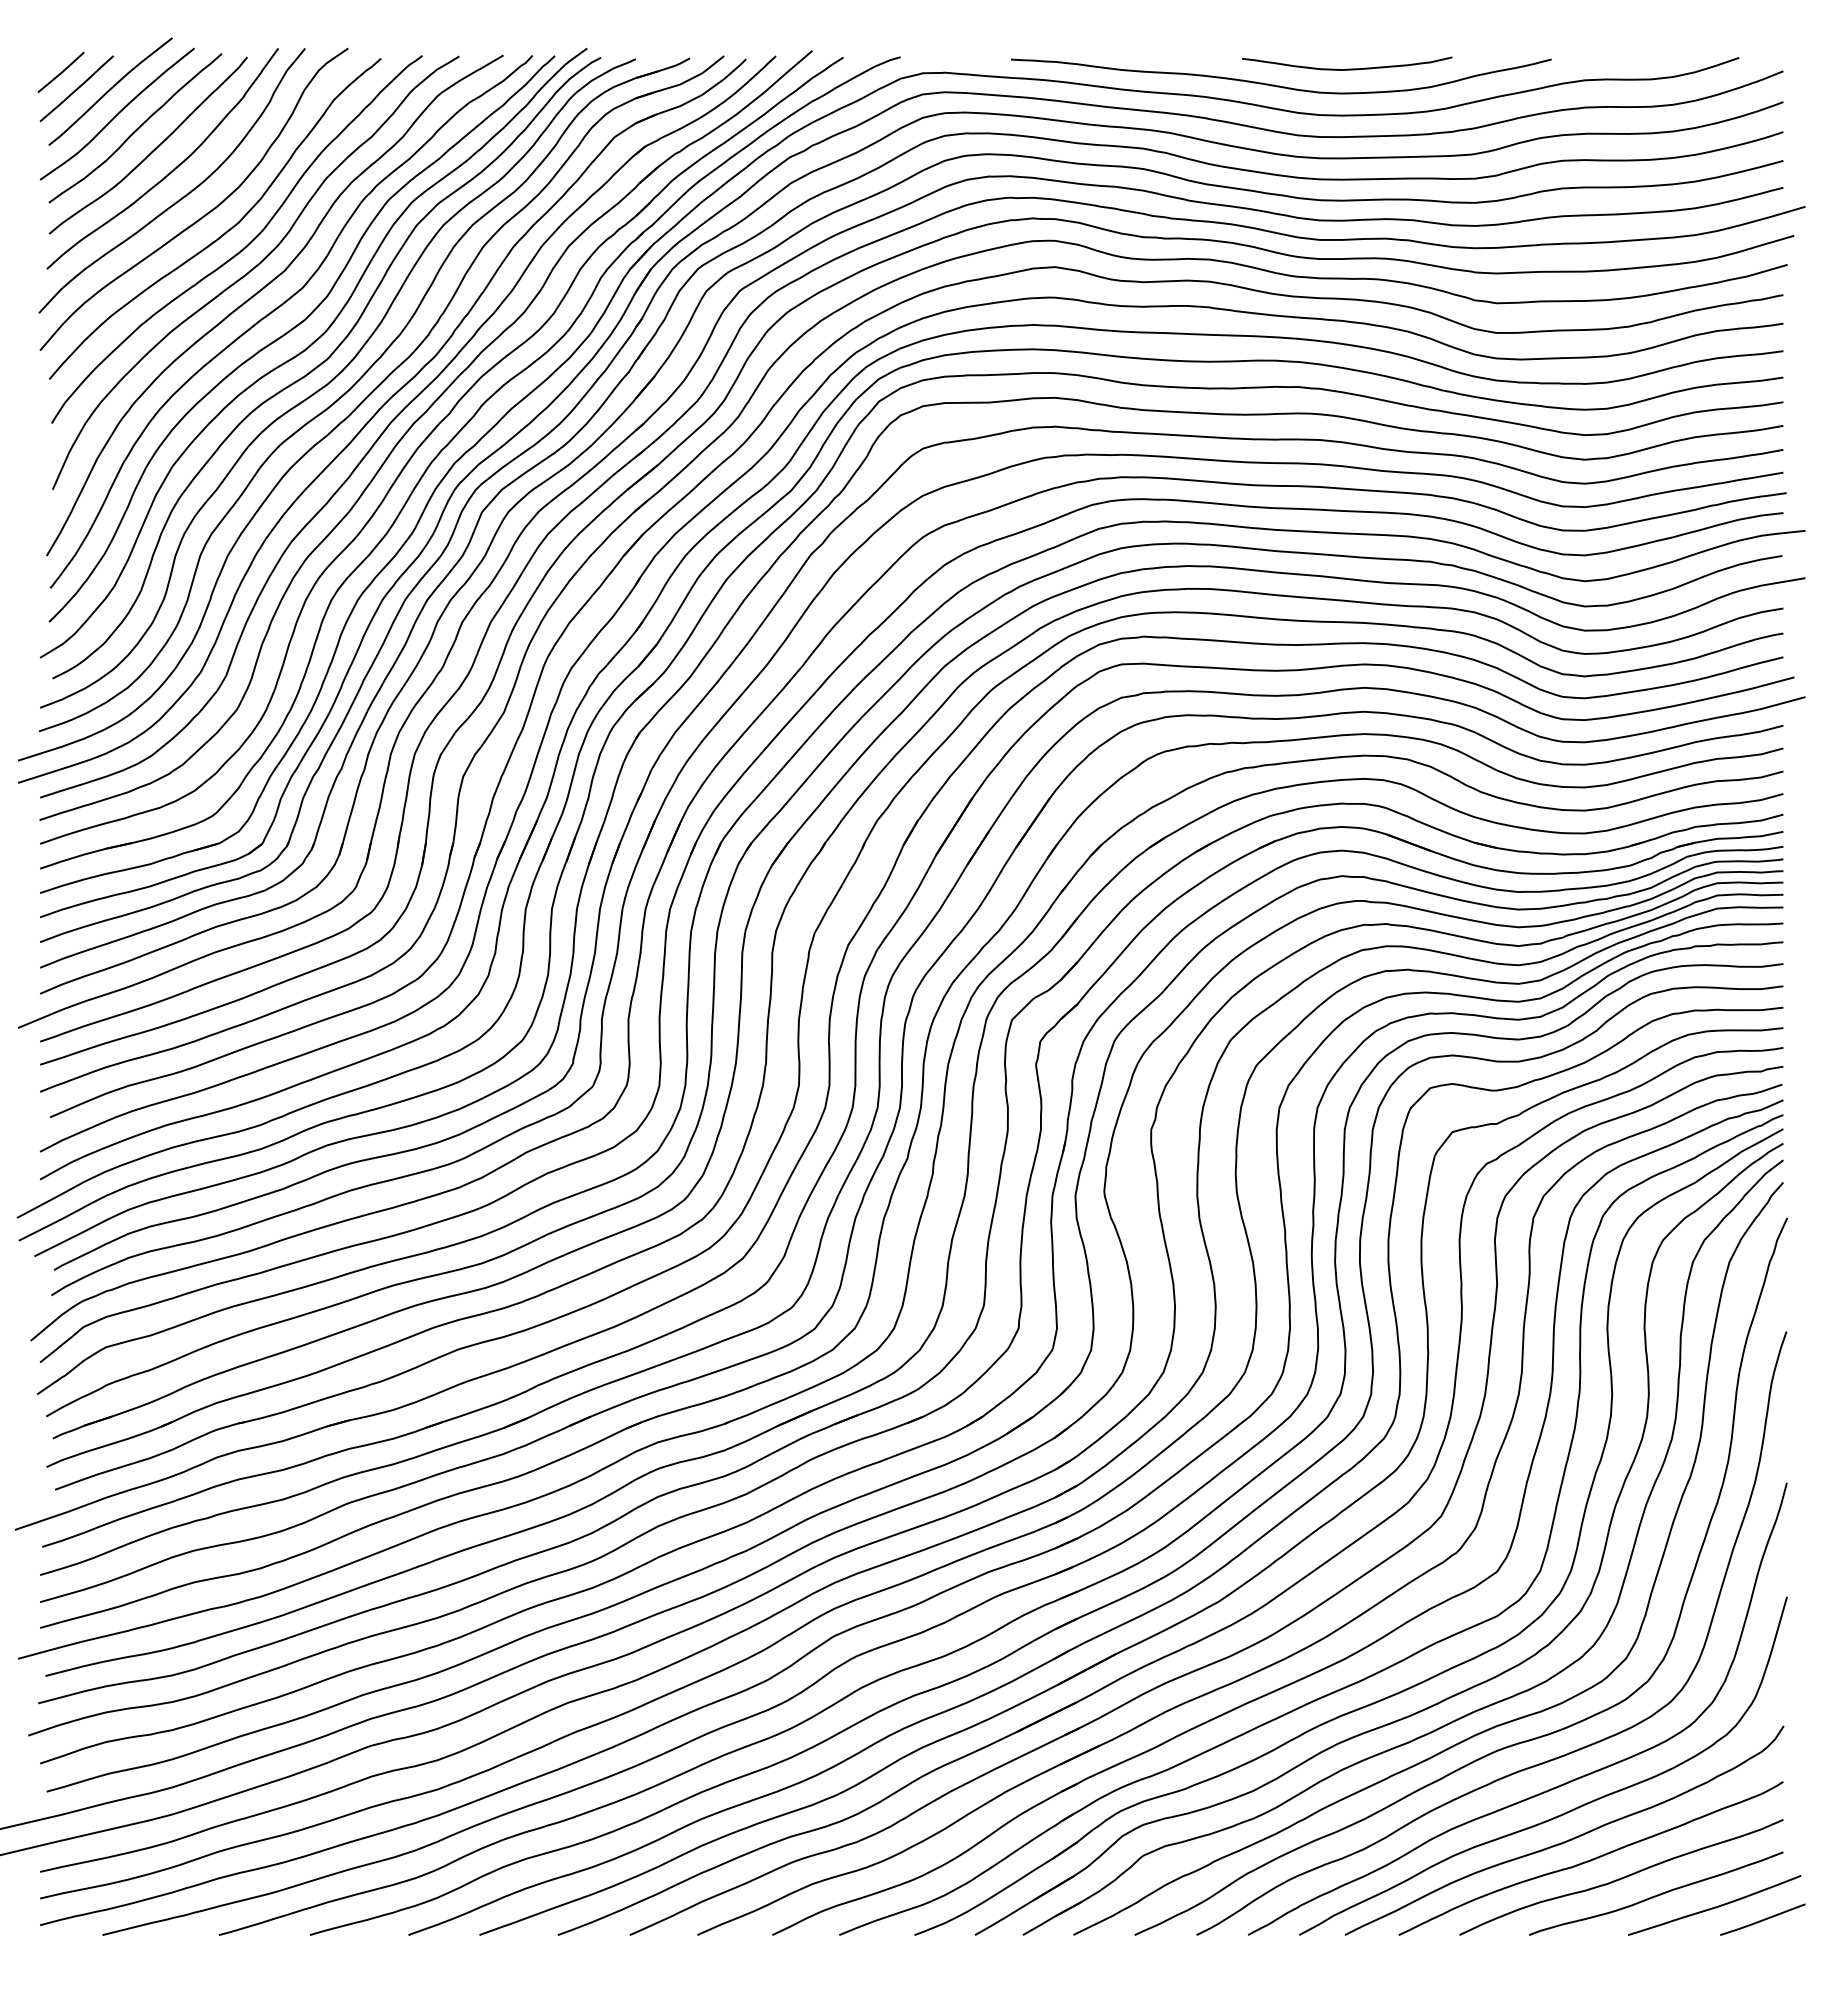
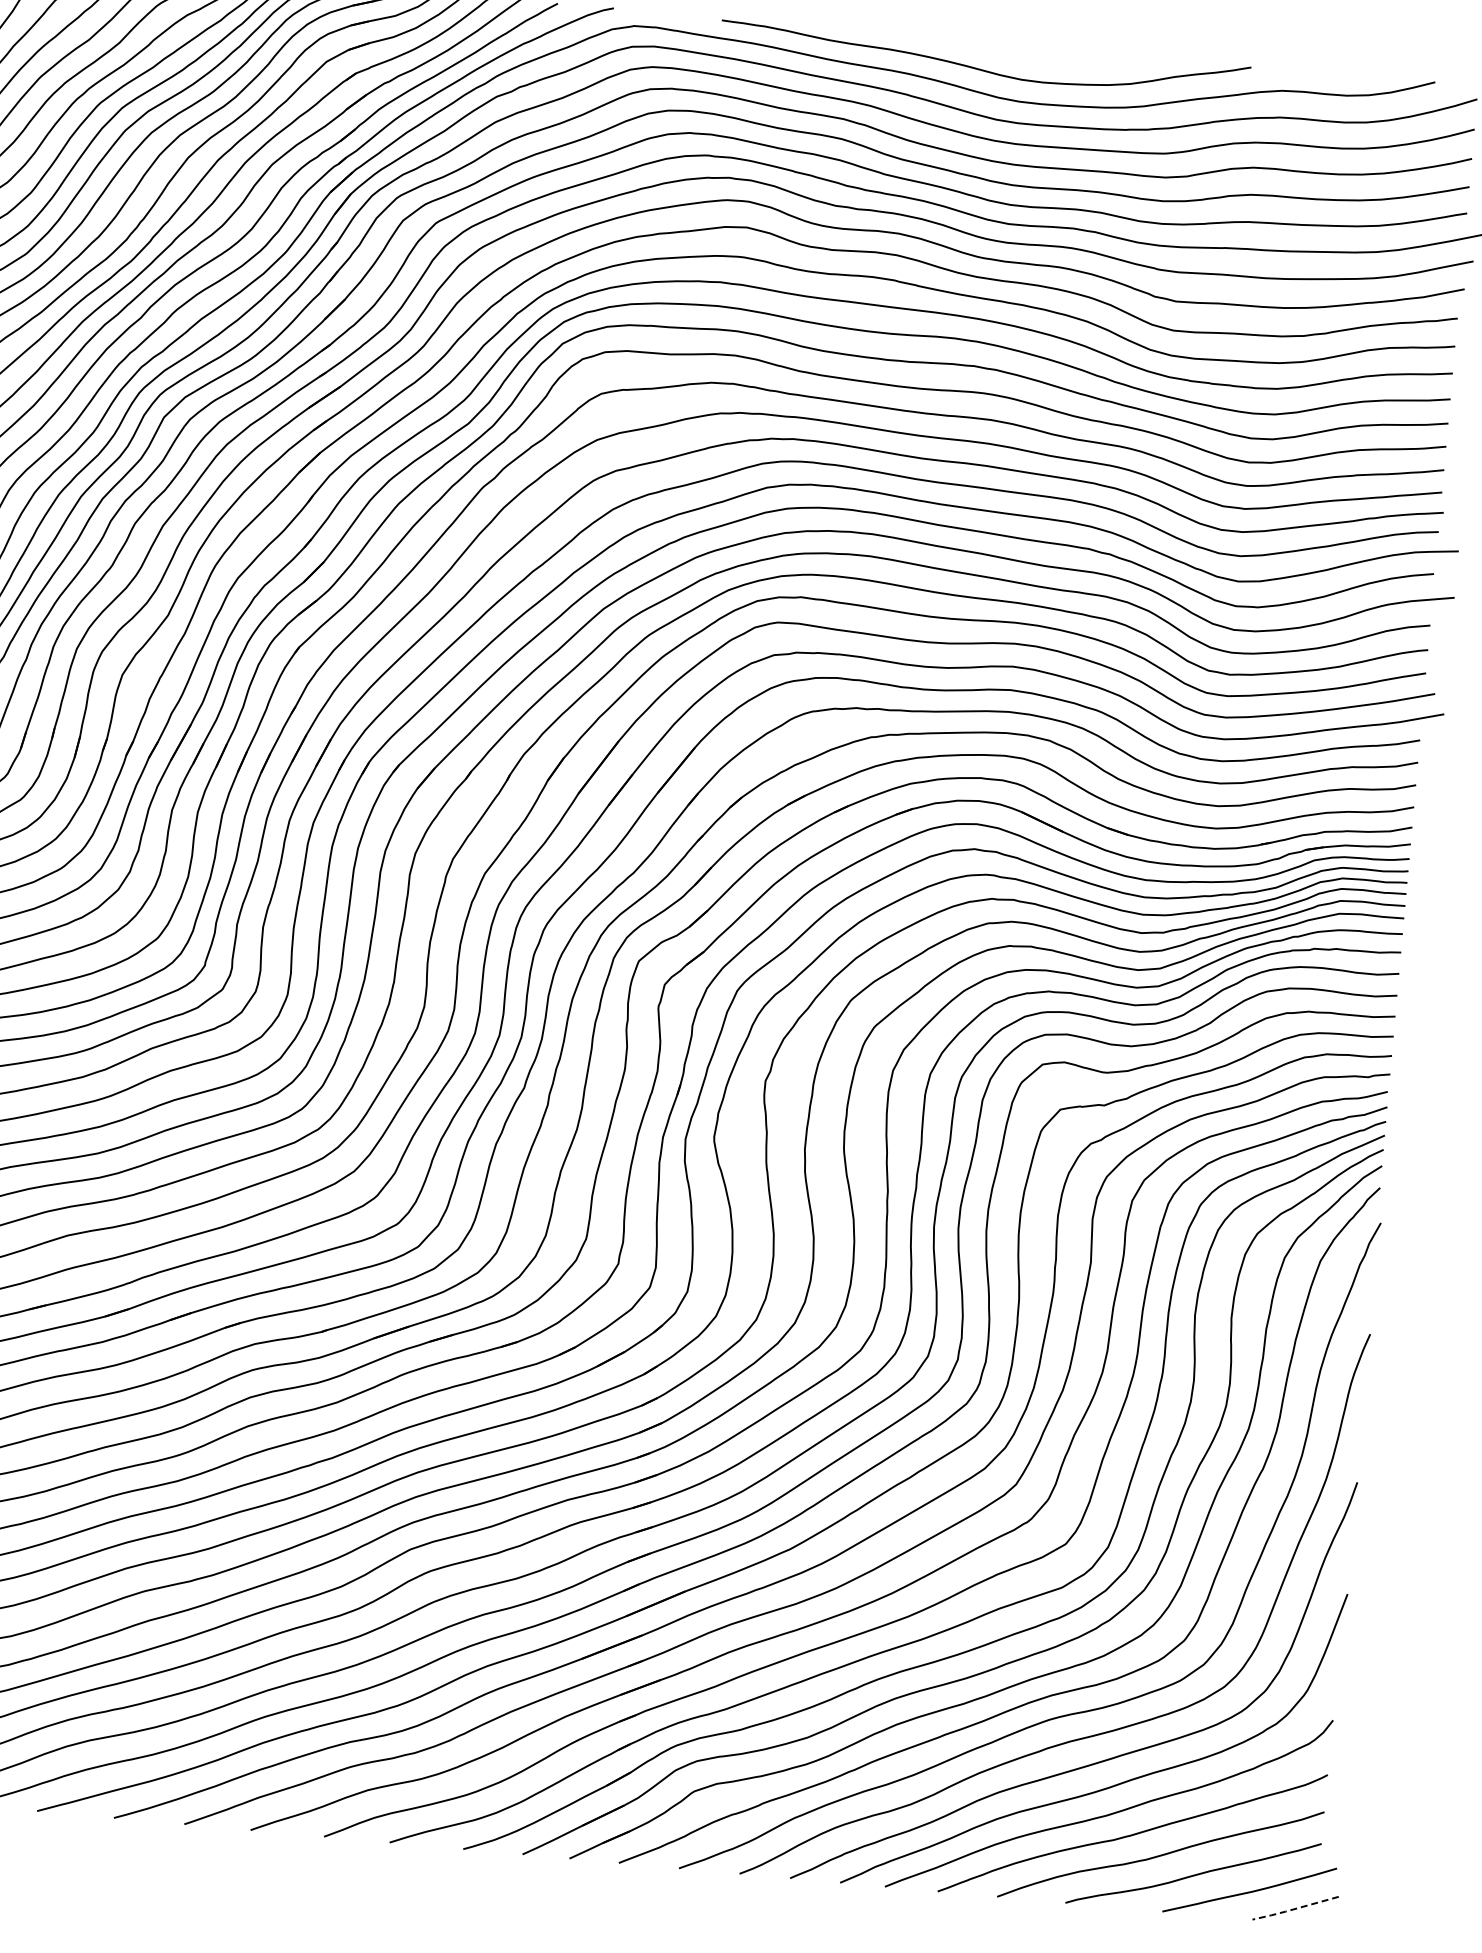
curve: (1347, 68) -> (1050, 58), removed
line: (1761, 1920) -> (1294, 1908), solid -> dashed

